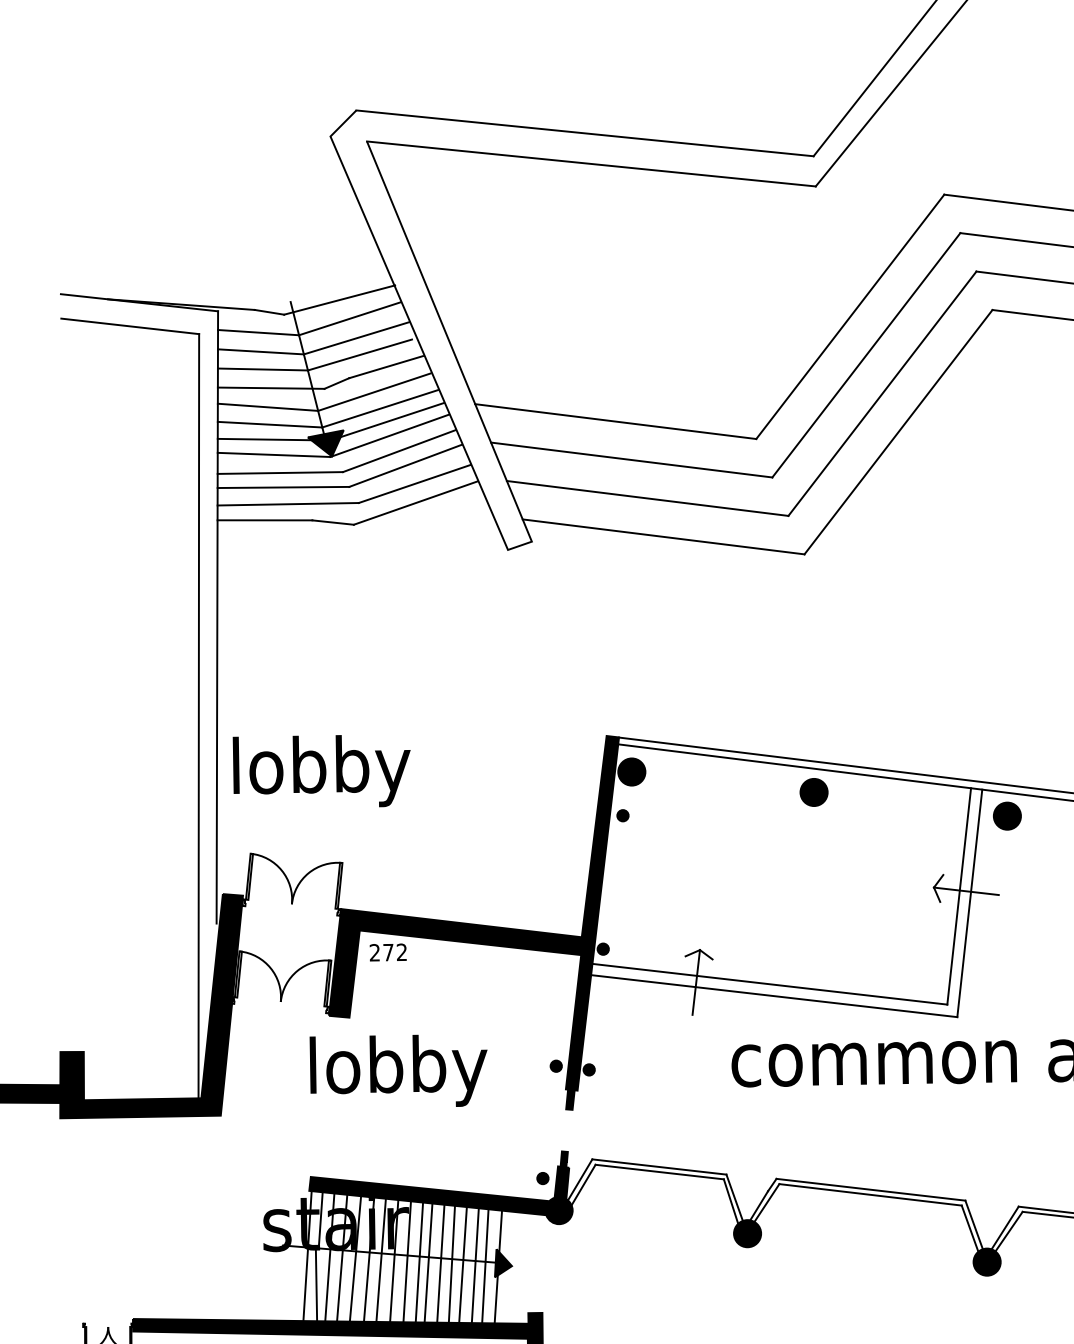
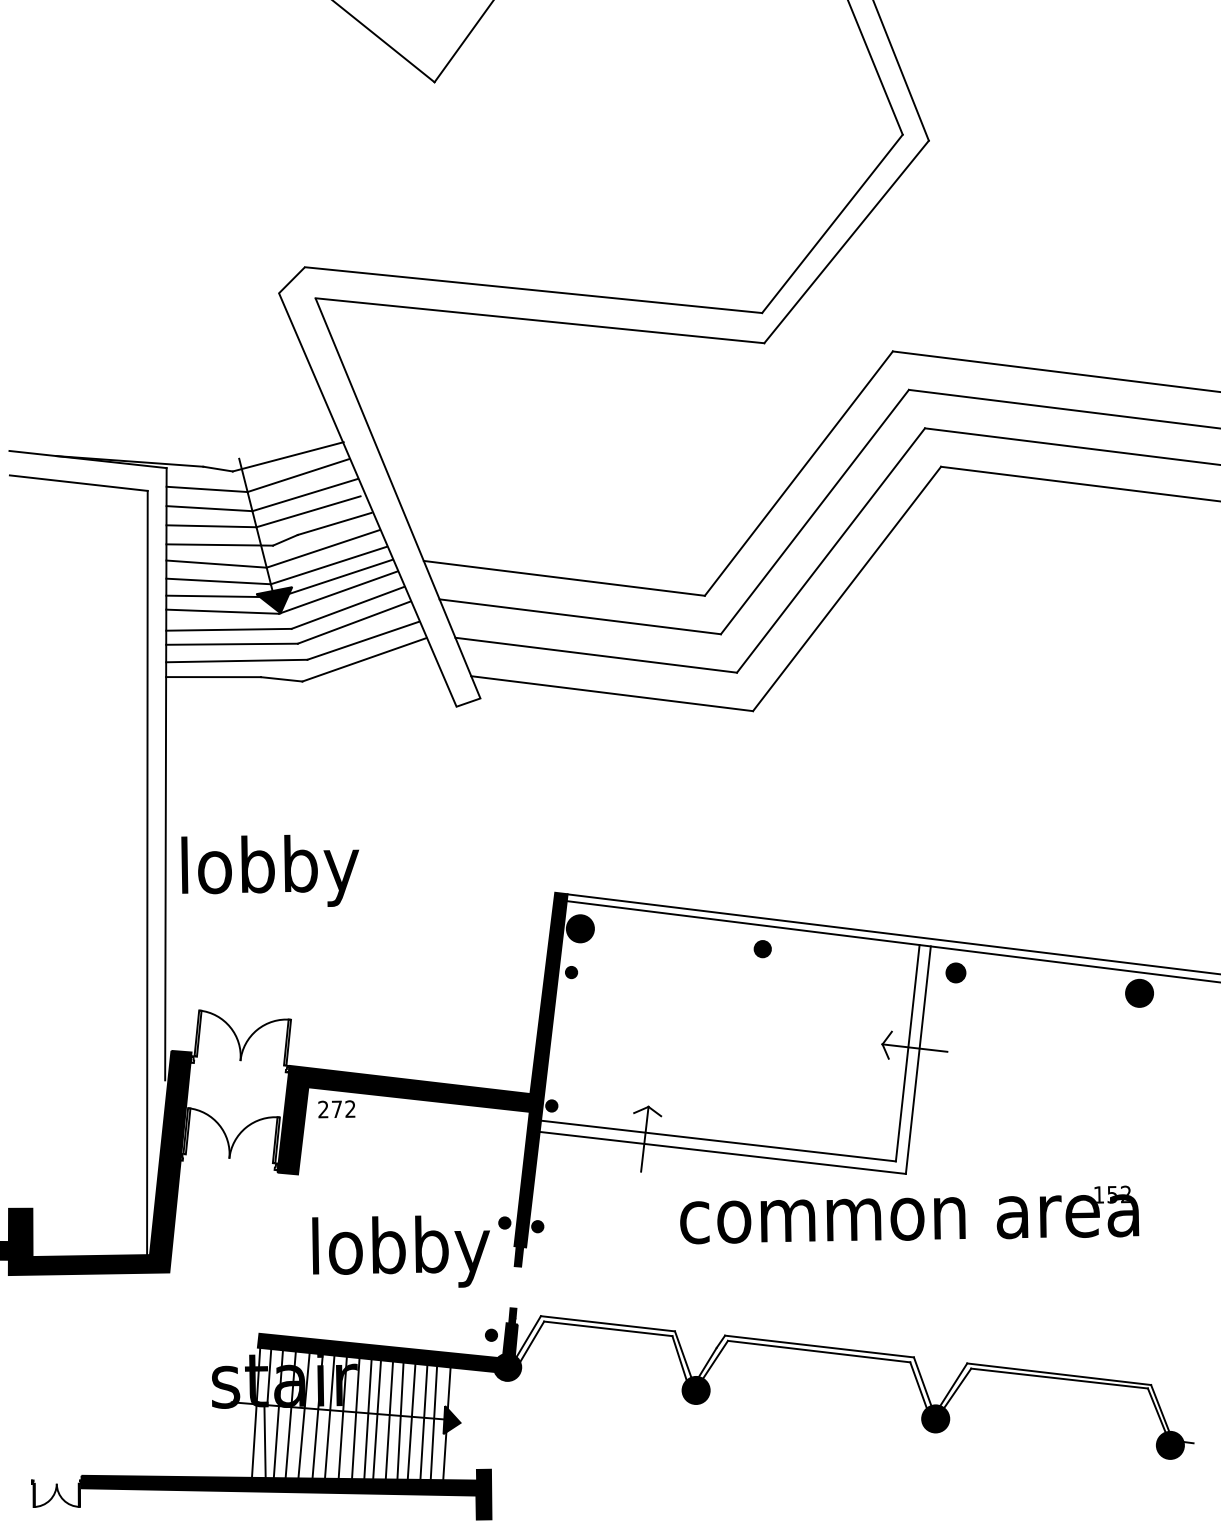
text: (320, 770) -> (269, 870), moved
part: (813, 791) -> (762, 948), size x0.6
part: (1006, 815) -> (955, 972), size x0.7
text: (397, 1070) -> (400, 1251), moved

